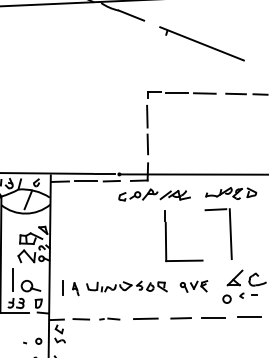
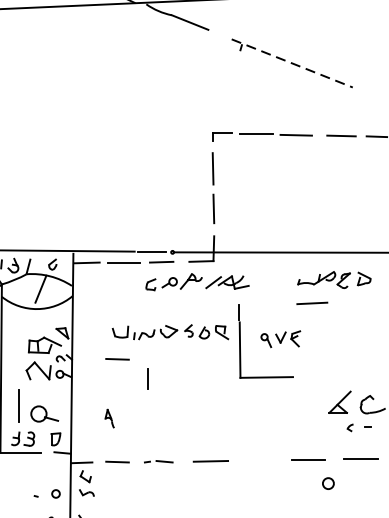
line: (202, 44) -> (292, 64), solid -> dashed
part: (154, 194) -> (197, 281), moved
line: (230, 234) -> (333, 339), removed
line: (80, 248) -> (116, 359), added
part: (126, 286) -> (169, 332), moved
part: (193, 286) -> (279, 339), moved
line: (62, 287) -> (146, 378), moved
circle: (226, 298) -> (327, 482), moved
line: (180, 318) -> (261, 460), removed

